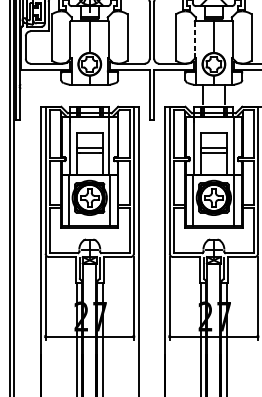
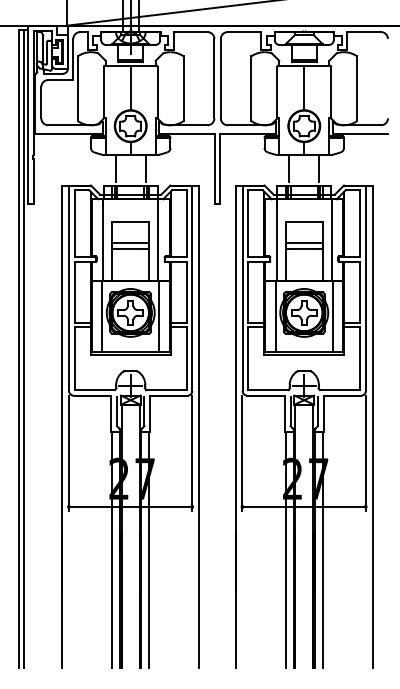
line: (194, 40) -> (277, 92), dashed -> solid
line: (78, 93) -> (115, 167), added
line: (100, 93) -> (145, 167), added

